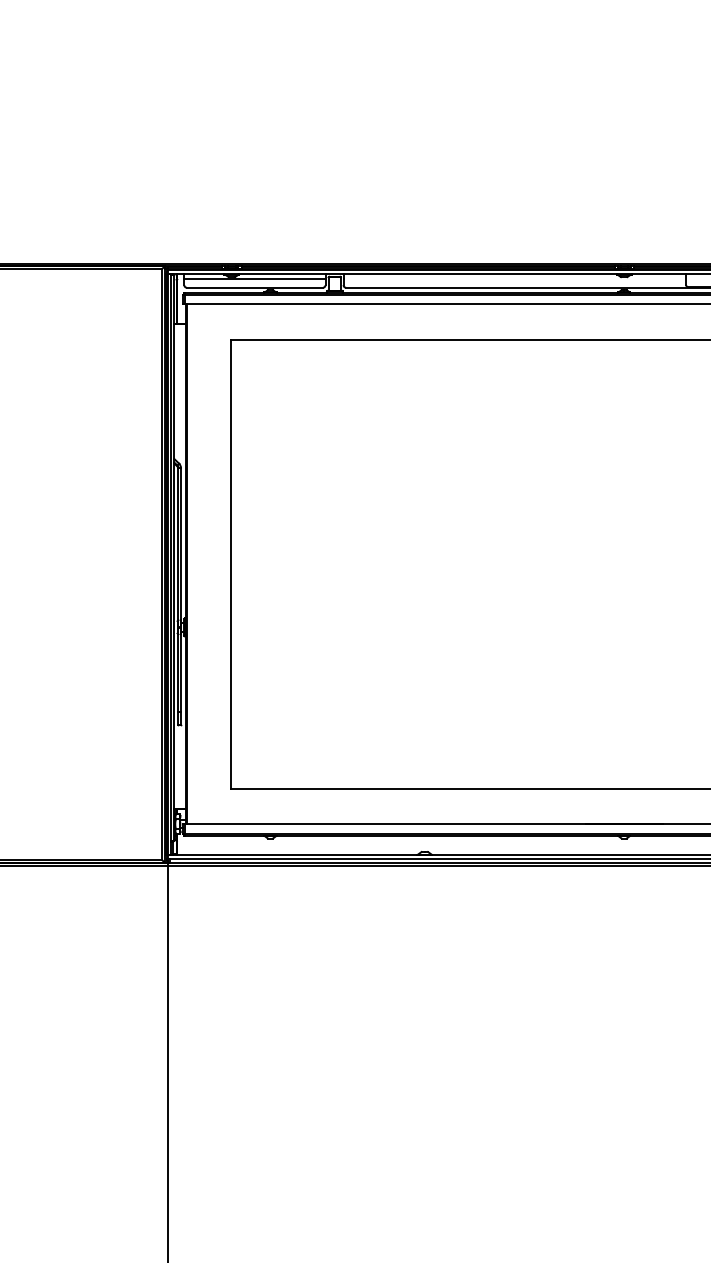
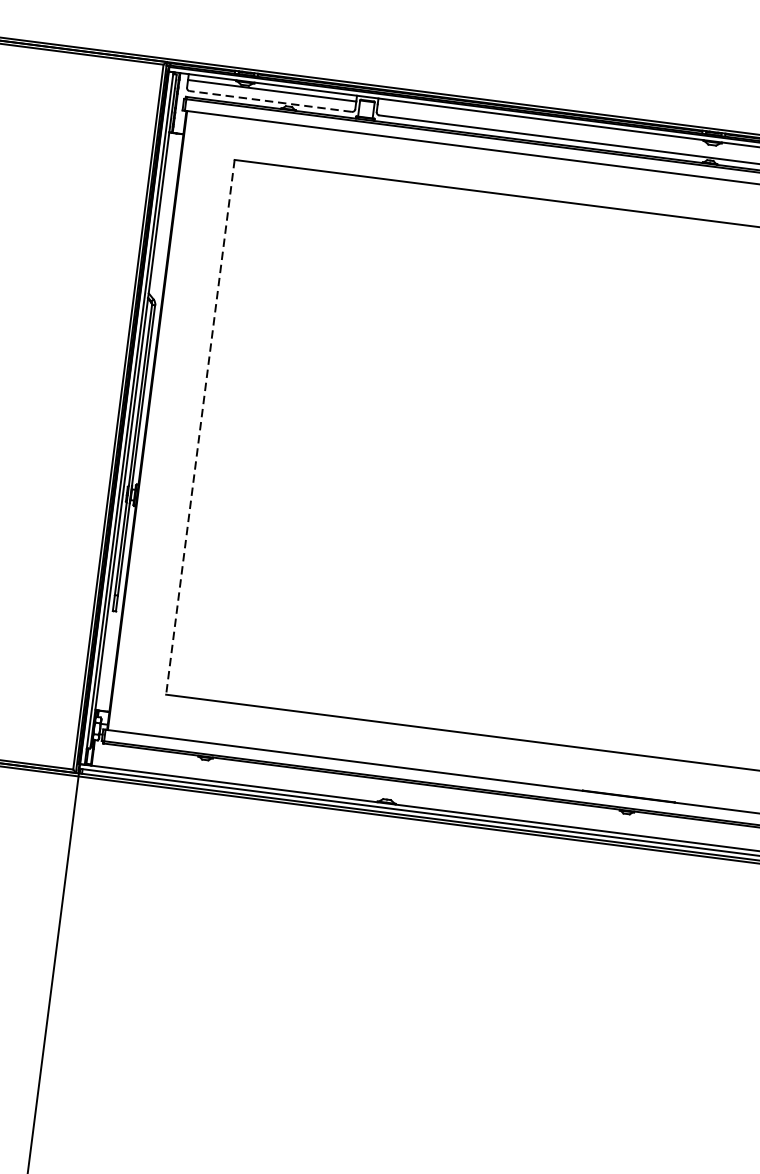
line: (254, 287) -> (270, 101), solid -> dashed
line: (231, 564) -> (200, 427), solid -> dashed

